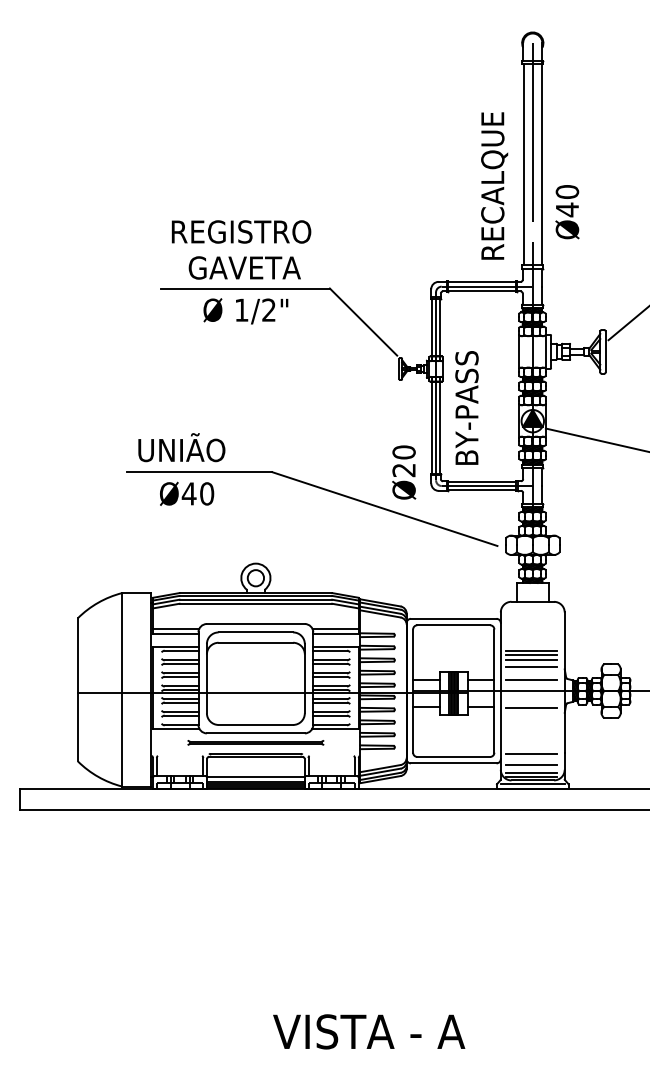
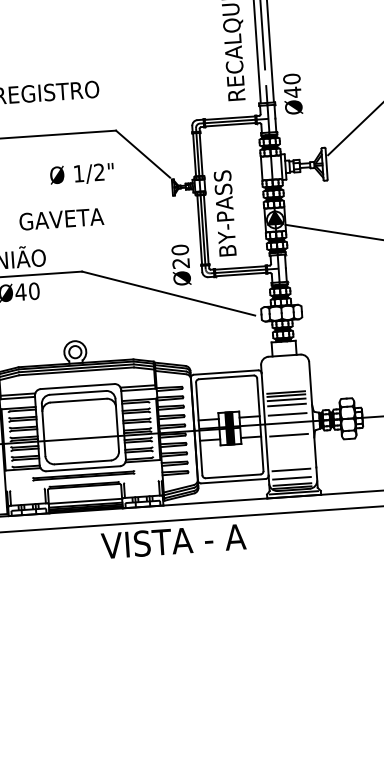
text: (567, 212) -> (292, 94), moved
text: (244, 267) -> (61, 218), moved
text: (245, 311) -> (81, 174), moved
text: (369, 1031) -> (173, 541), moved

